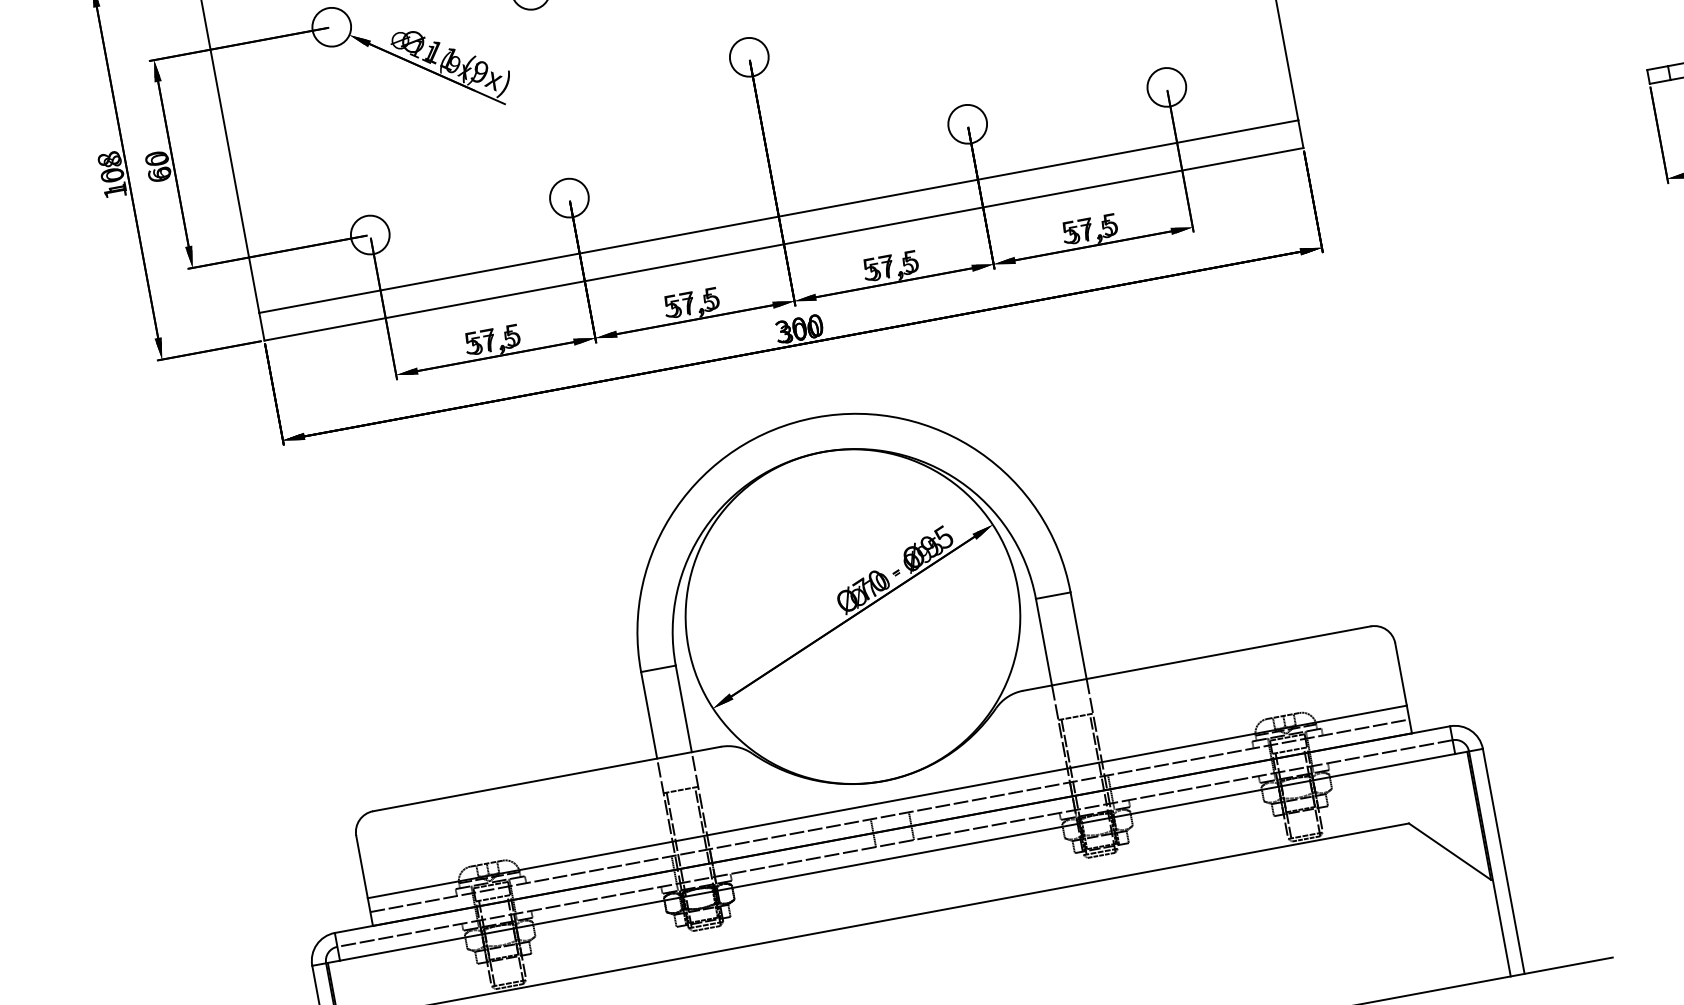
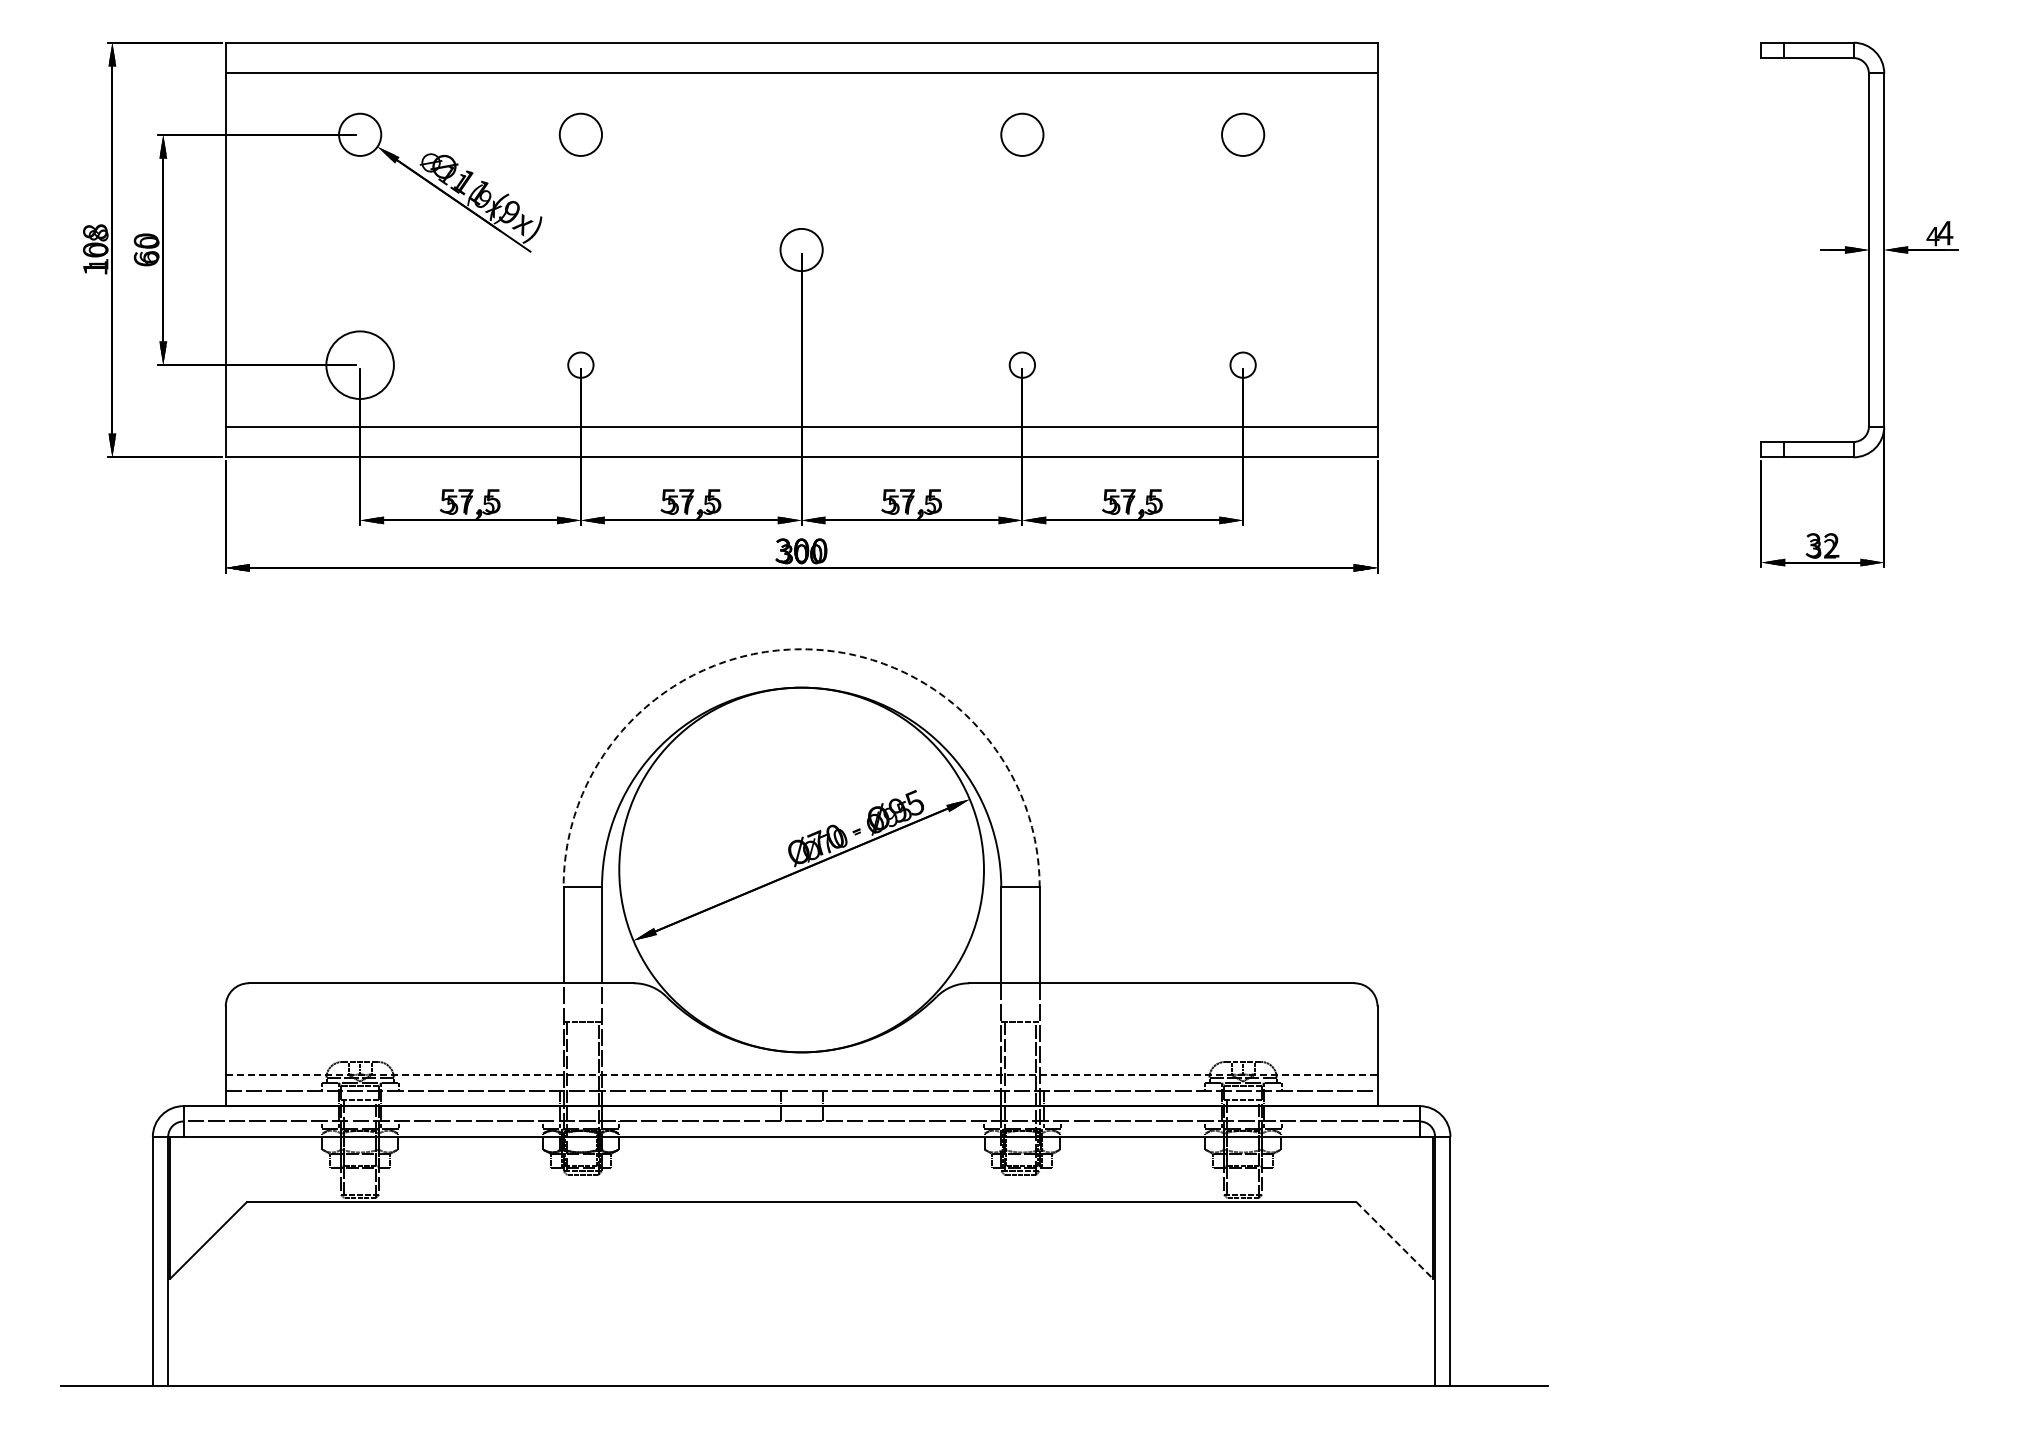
circle: (1167, 87) -> (1243, 365), size x0.6
circle: (967, 124) -> (1022, 365), size x0.6
circle: (569, 198) -> (580, 365), size x0.6
circle: (370, 235) -> (360, 365), size x1.6
arc: (815, 417) -> (801, 649), solid -> dashed
line: (887, 802) -> (801, 1075), solid -> dashed
line: (1450, 851) -> (1395, 1240), solid -> dashed

